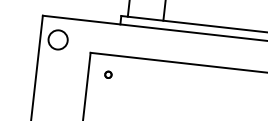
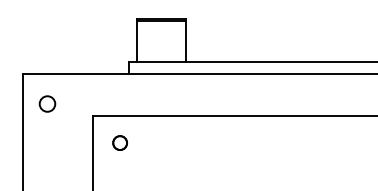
circle: (58, 39) -> (47, 103), size x0.6
part: (107, 74) -> (119, 143), size x1.6

